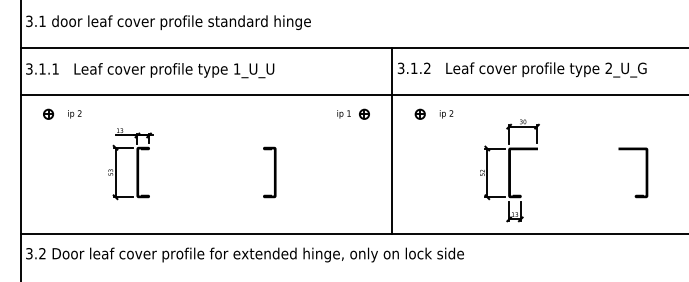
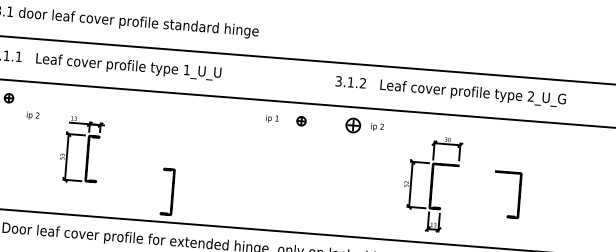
part: (419, 113) -> (352, 124), size x1.6
text: (74, 114) -> (32, 116), moved
text: (343, 114) -> (271, 119), moved
line: (392, 141) -> (325, 148), removed
part: (269, 172) -> (167, 191), moved
part: (645, 172) -> (518, 195), moved

